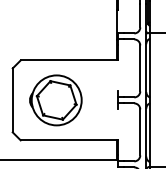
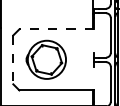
line: (69, 60) -> (56, 29), solid -> dashed
line: (12, 100) -> (13, 59), solid -> dashed

